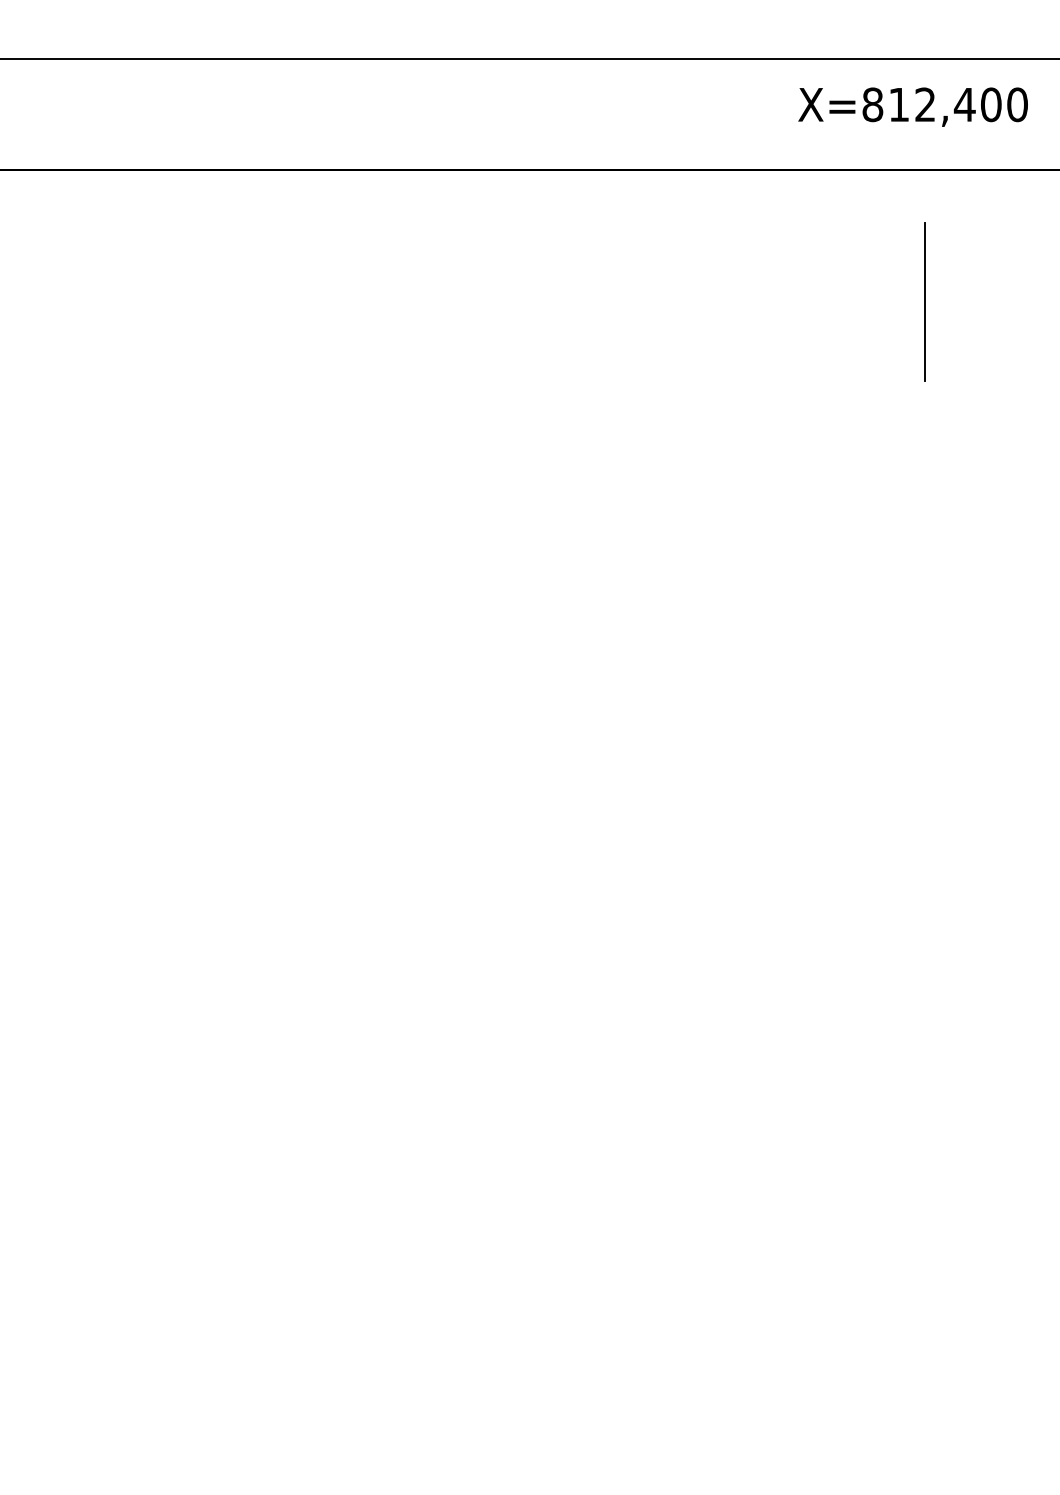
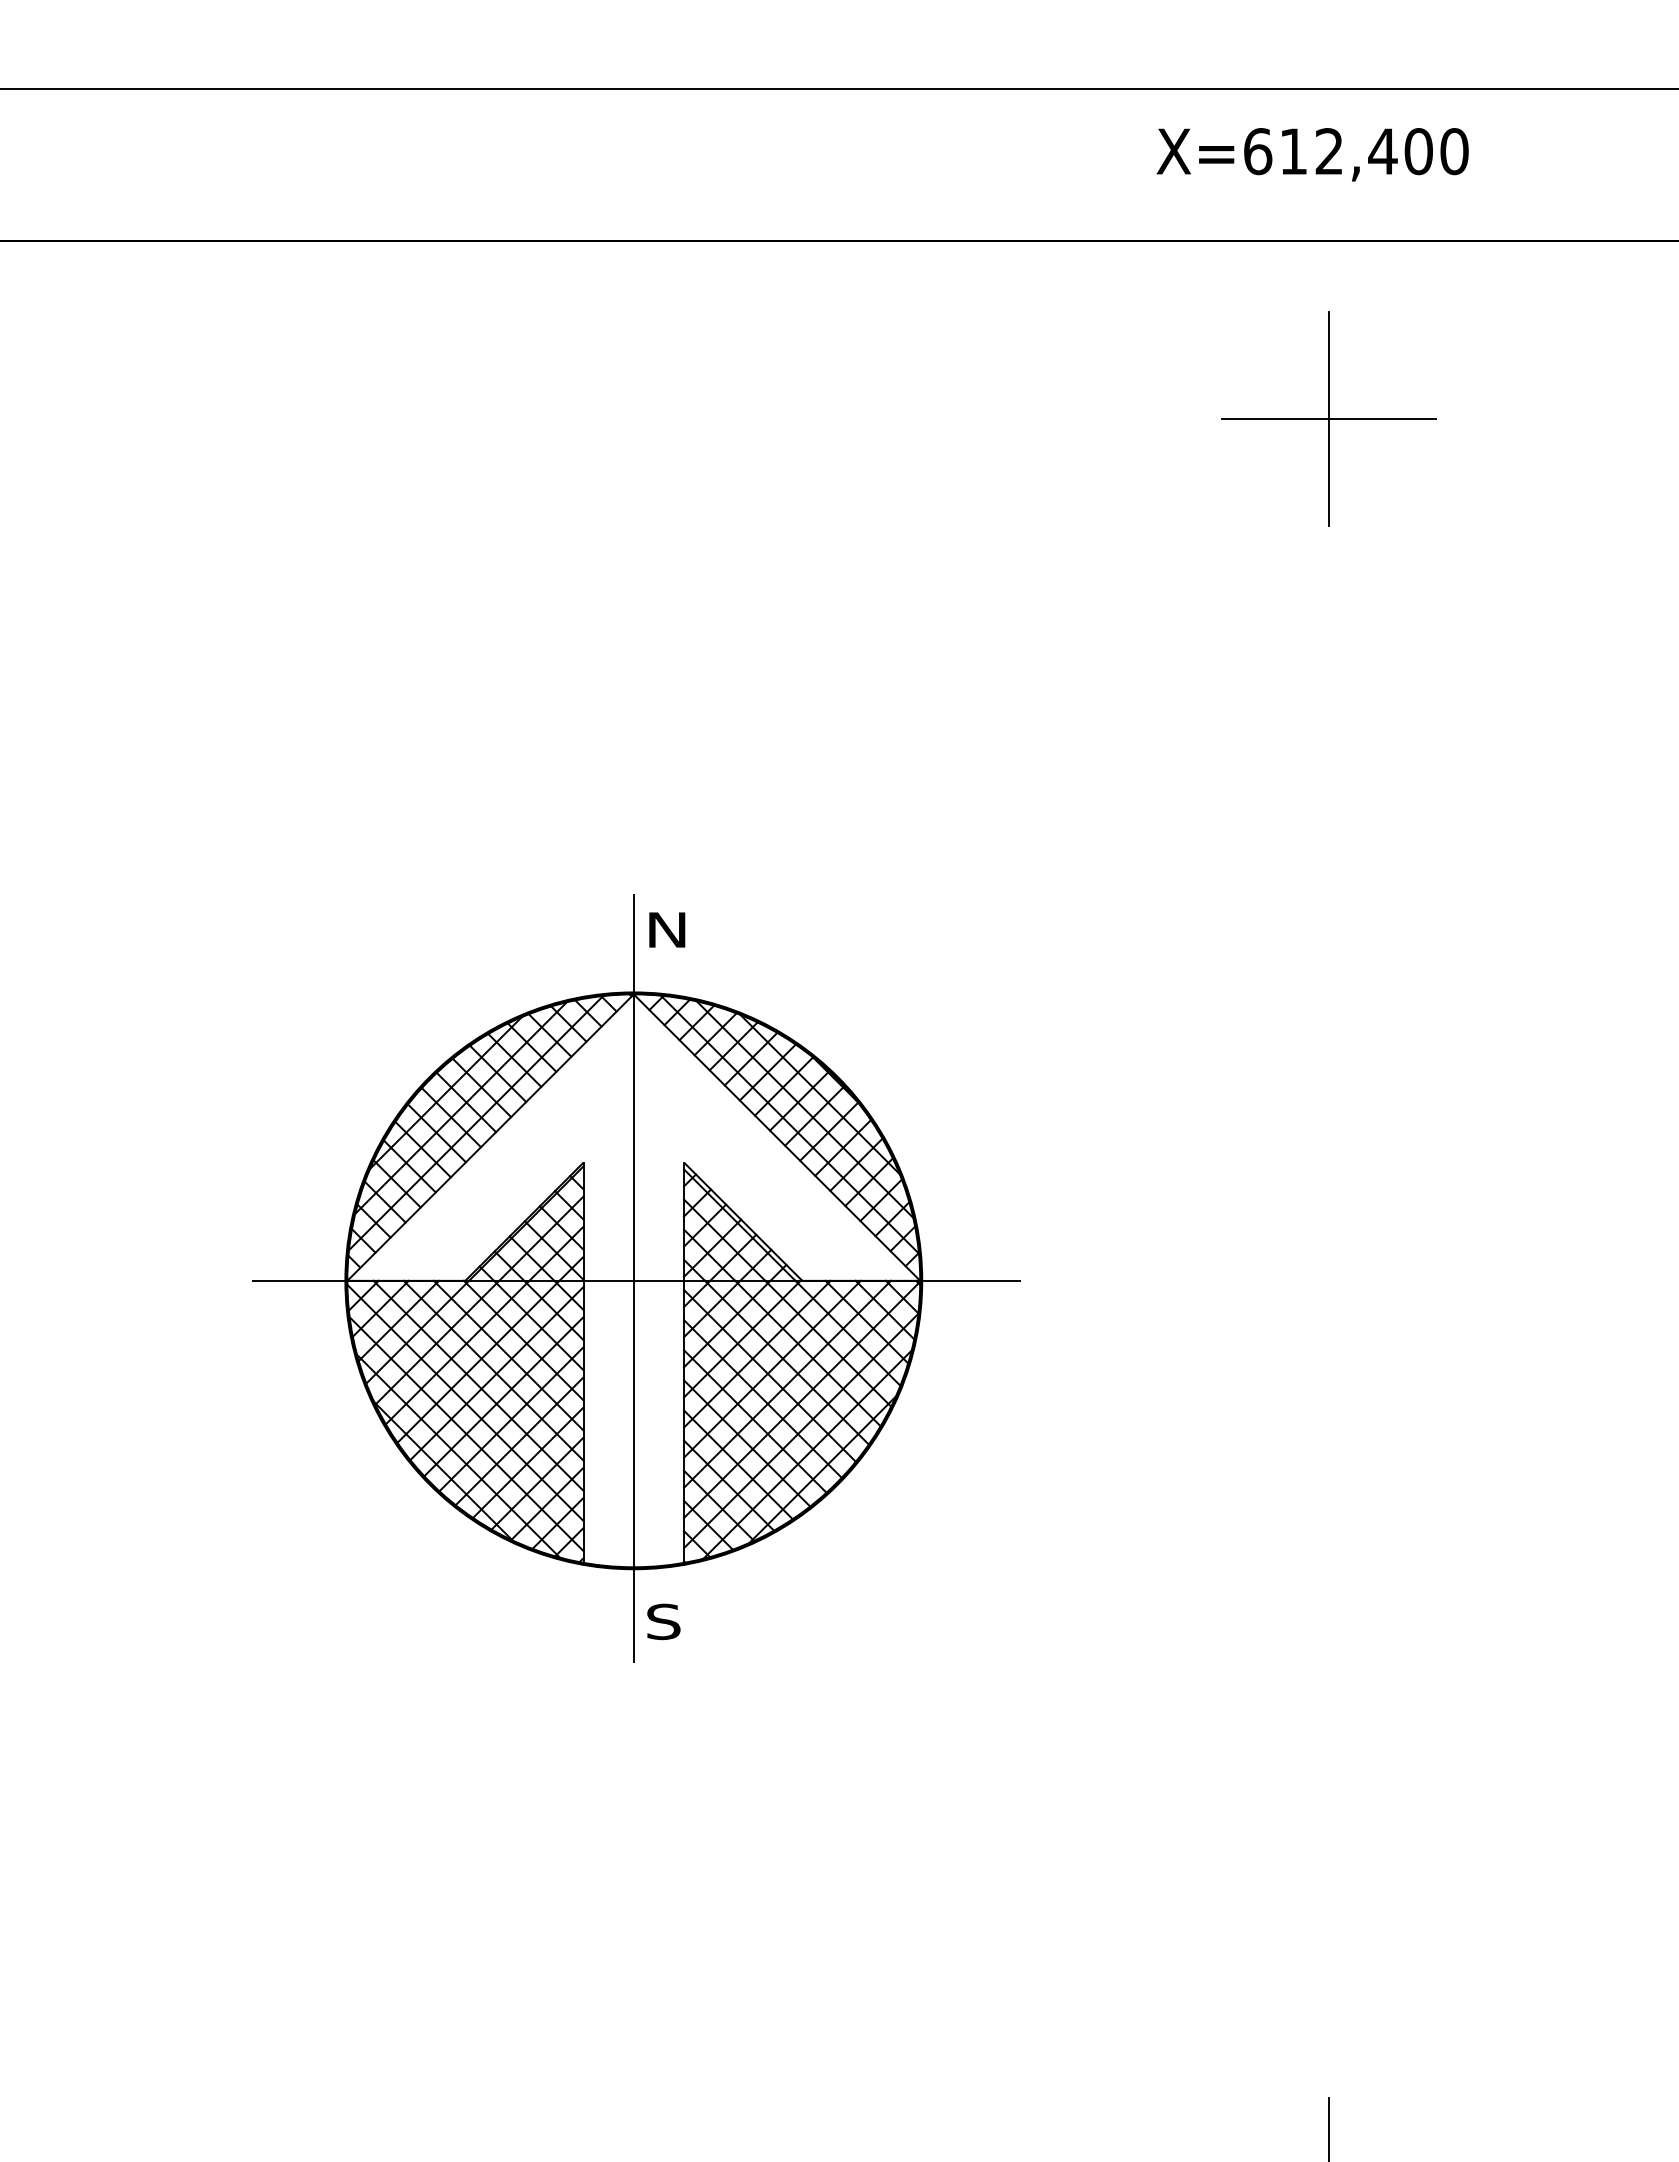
text: (873, 104) -> (1258, 151), X=812,400 -> X=612,400
line: (924, 302) -> (1328, 419), added
part: (415, 934) -> (636, 1278), added

